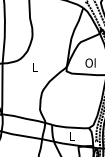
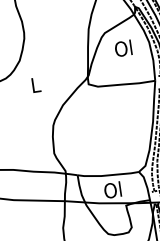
text: (90, 62) -> (123, 47), moved
text: (71, 136) -> (112, 189), L -> Ol

